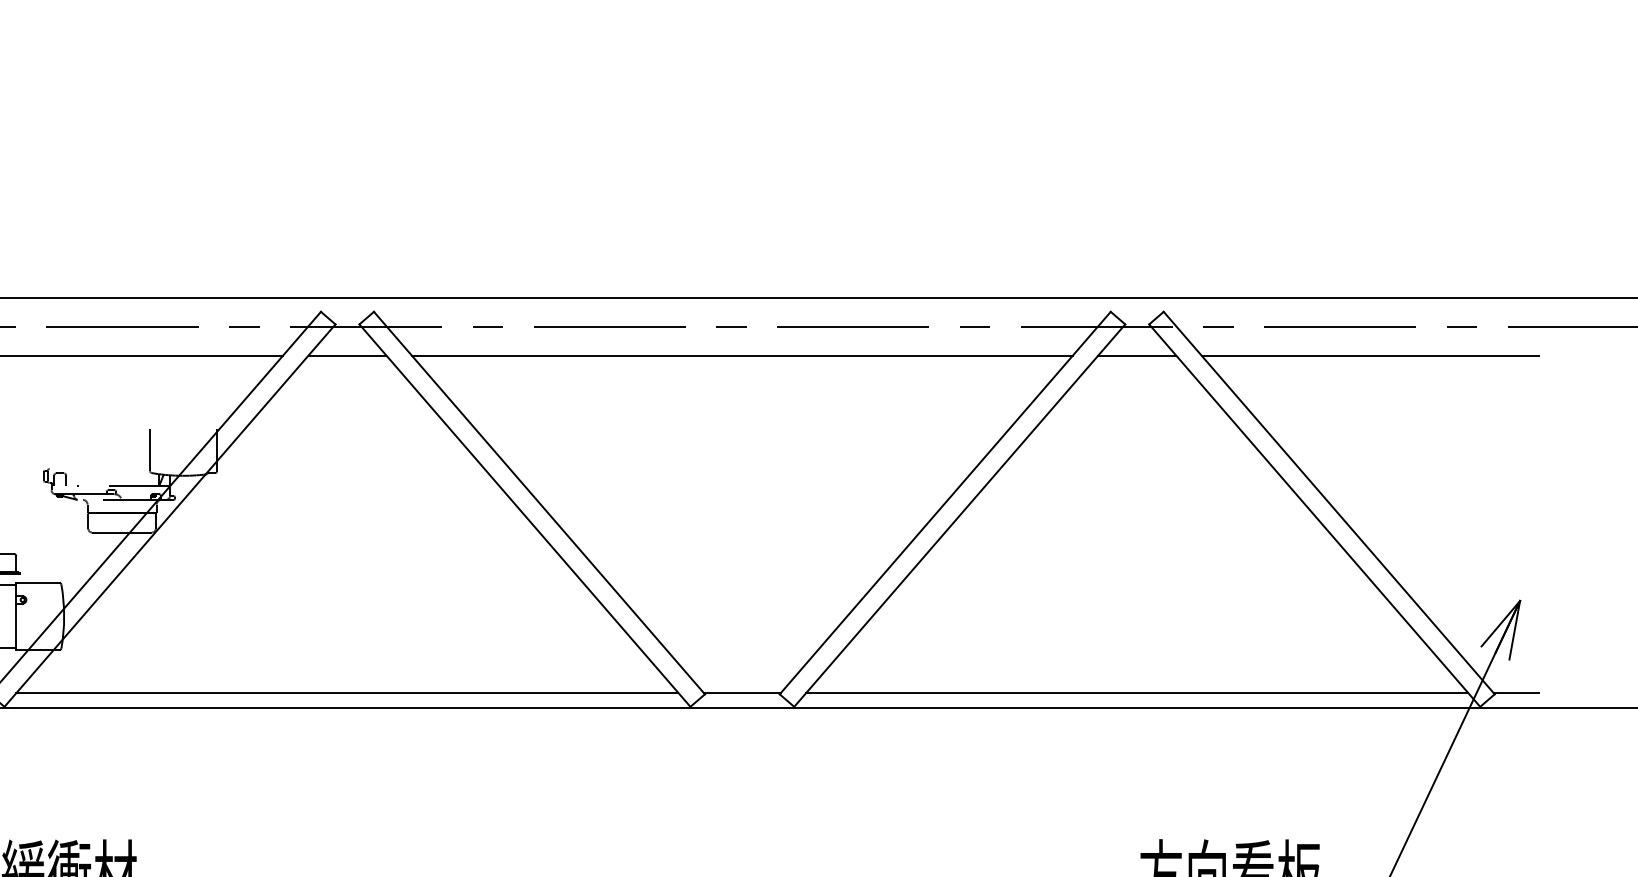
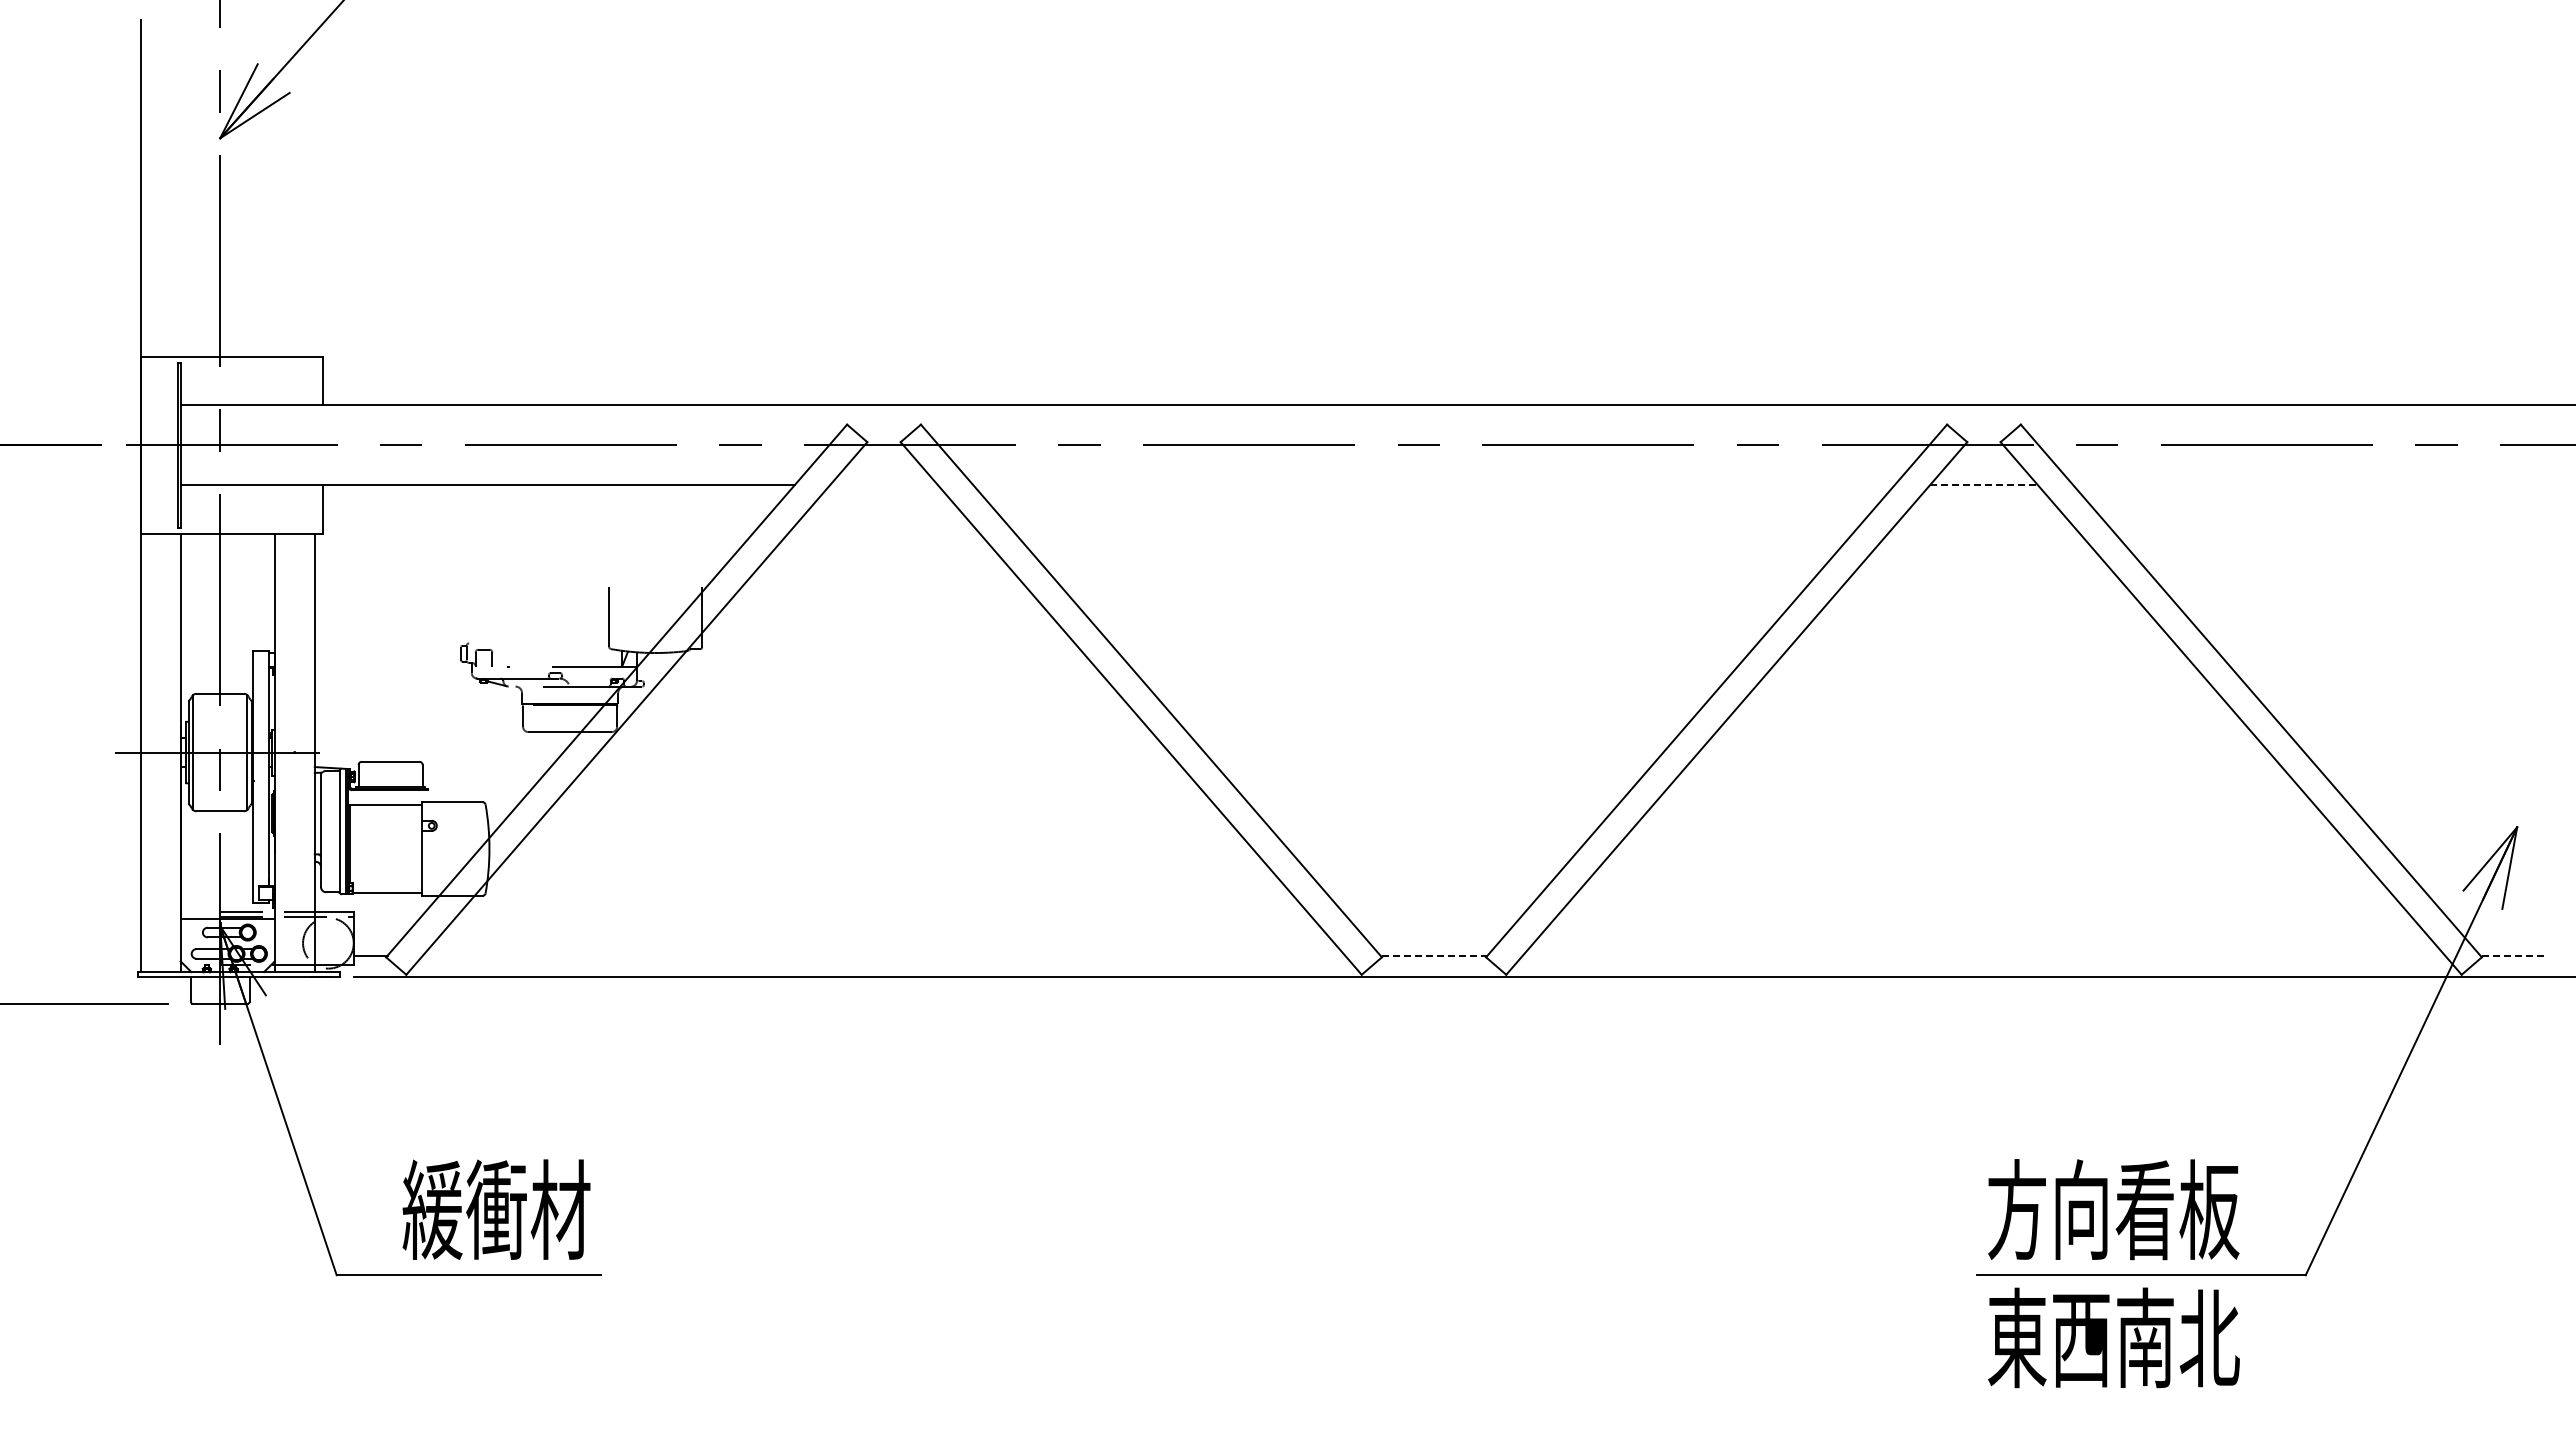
line: (347, 355) -> (883, 485), removed
line: (742, 355) -> (1433, 485), removed
line: (1137, 355) -> (1984, 485), solid -> dashed
line: (1370, 355) -> (2308, 485), removed
line: (347, 693) -> (884, 955), removed
line: (742, 693) -> (1434, 955), solid -> dashed
line: (1136, 693) -> (1983, 955), removed
line: (1516, 693) -> (2512, 955), solid -> dashed

